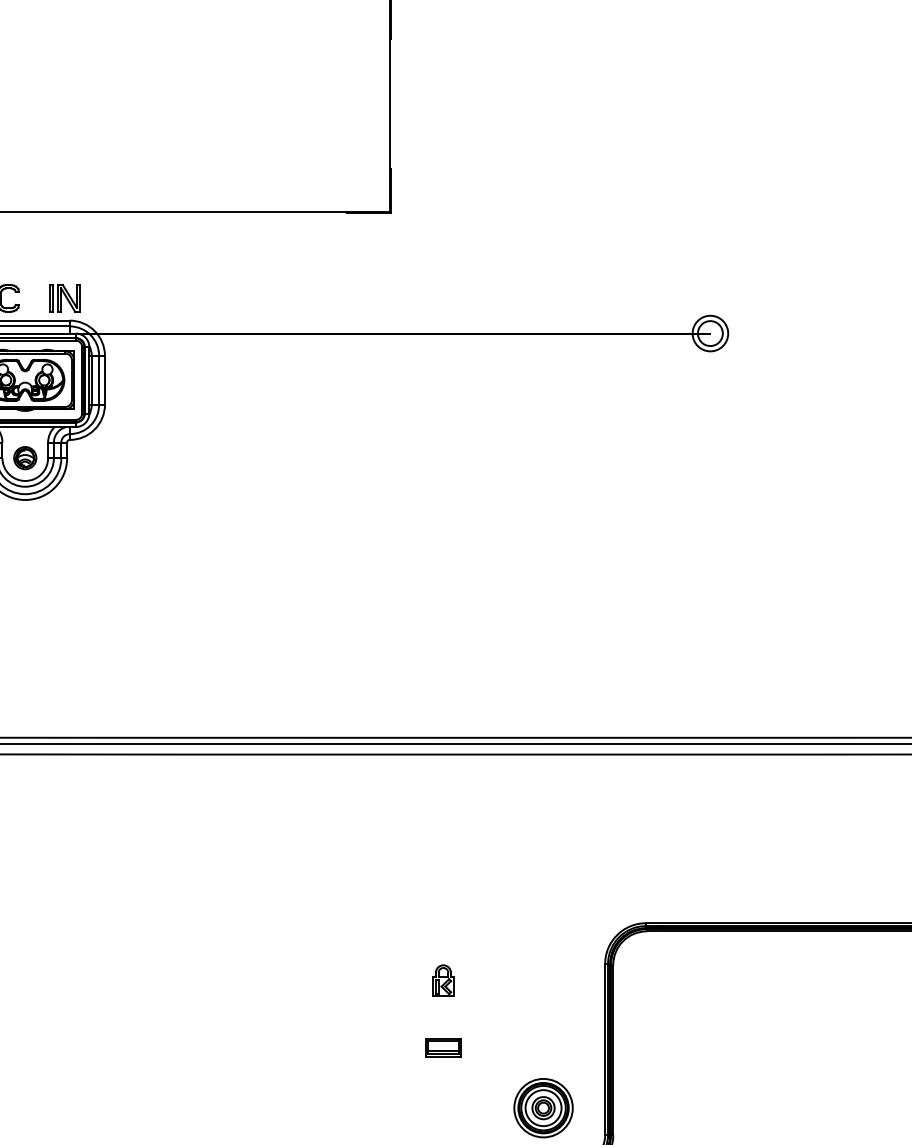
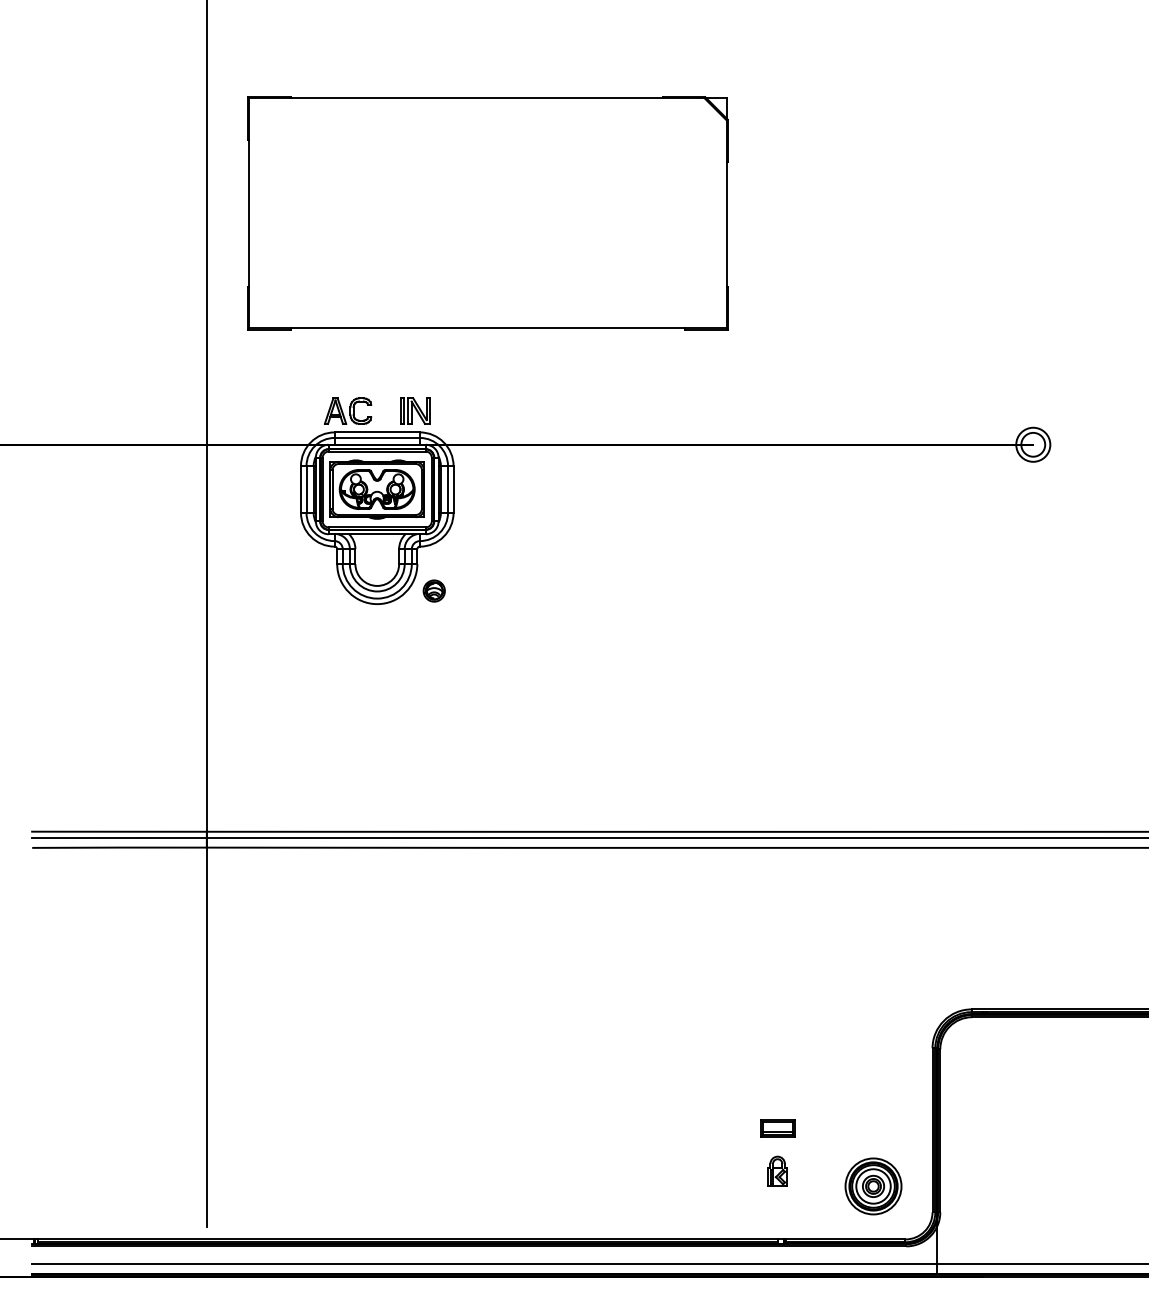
part: (24, 457) -> (433, 590), moved
part: (443, 979) -> (777, 1170), moved

